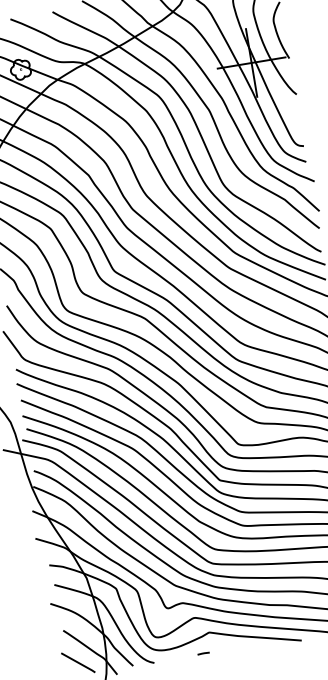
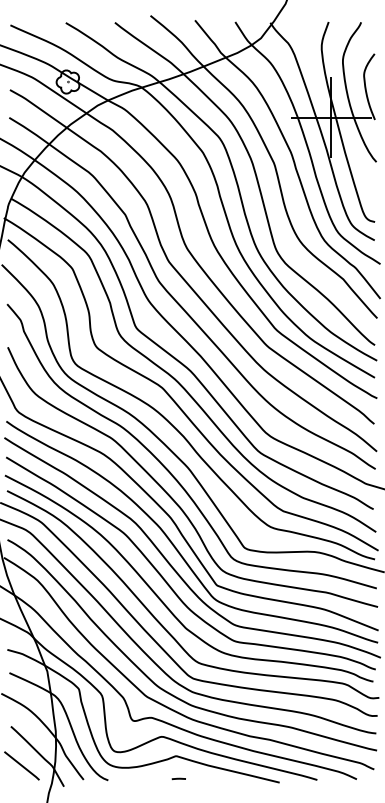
line: (203, 653) -> (178, 778), moved

